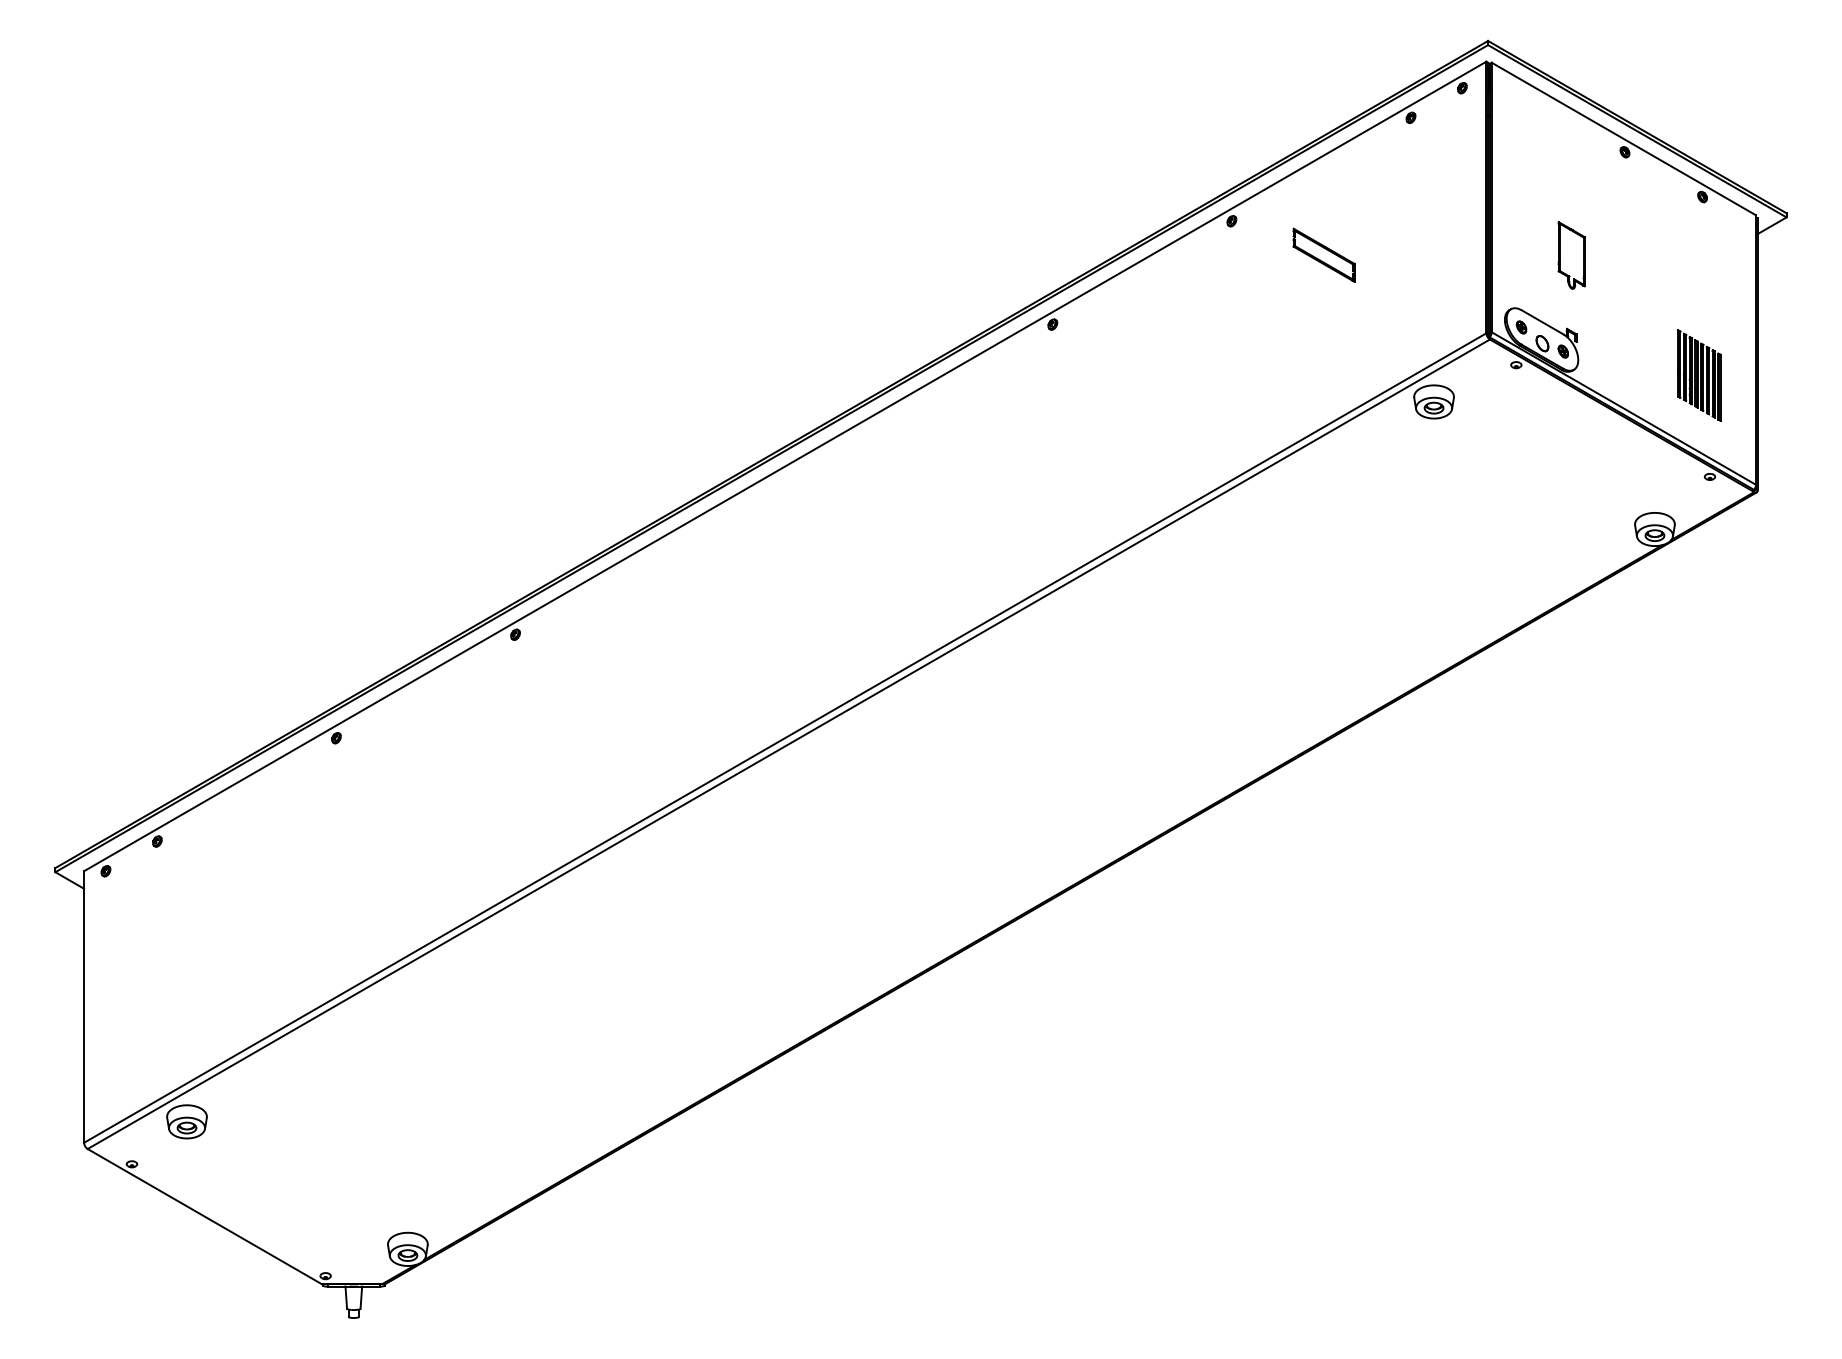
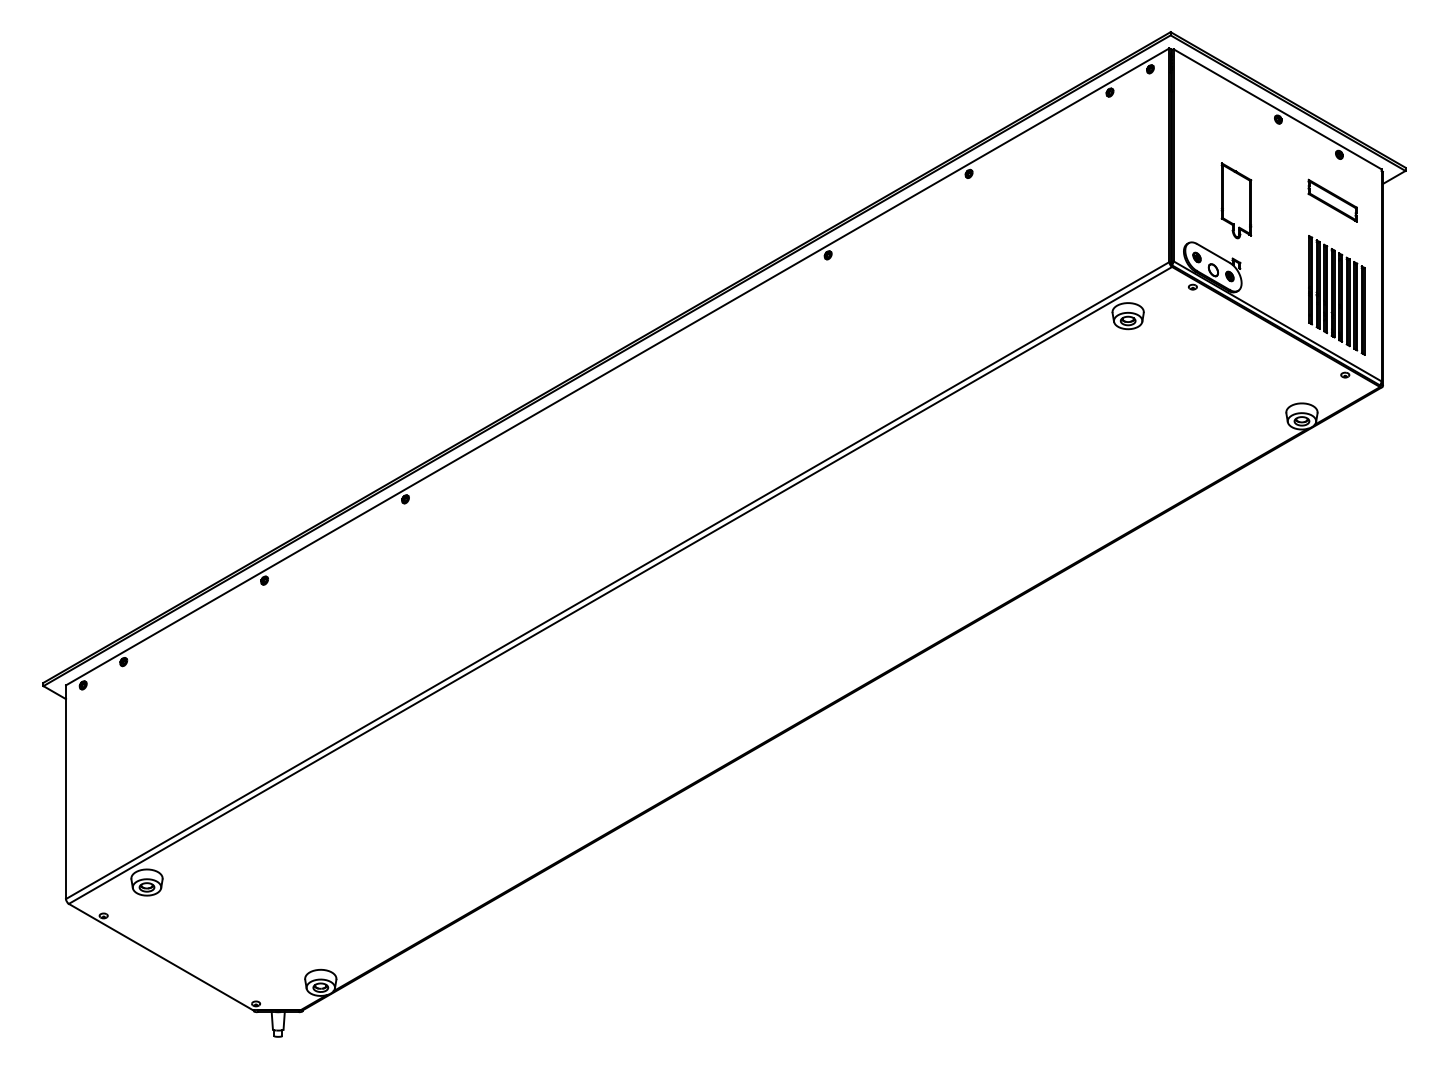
part: (1323, 254) -> (1332, 200), moved
part: (1571, 254) -> (1236, 200), size x1.43
part: (1698, 375) -> (1336, 295), size x1.67

